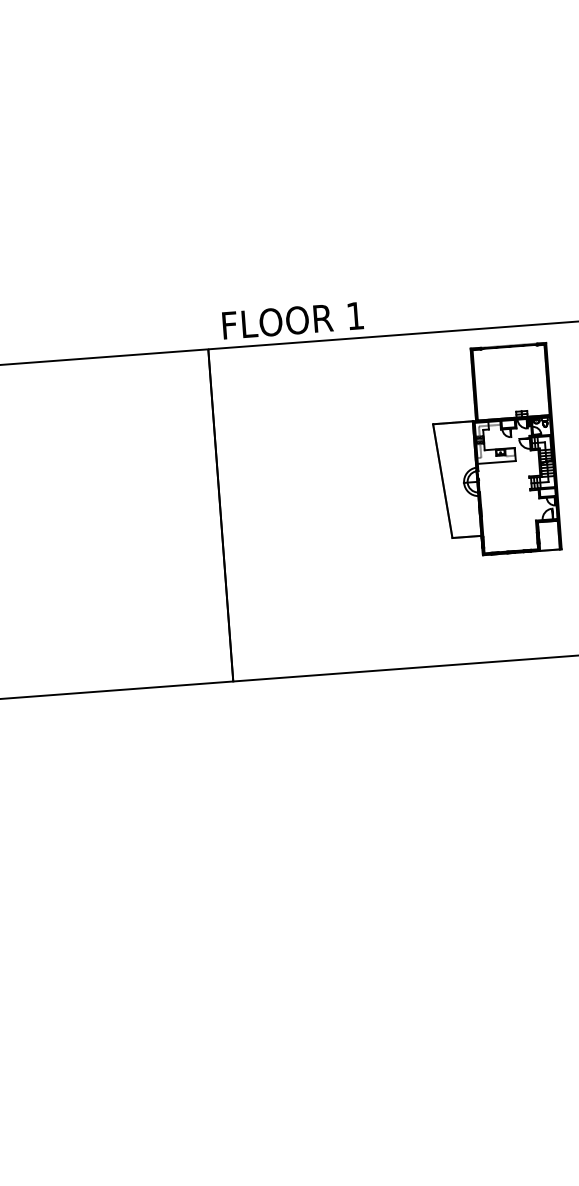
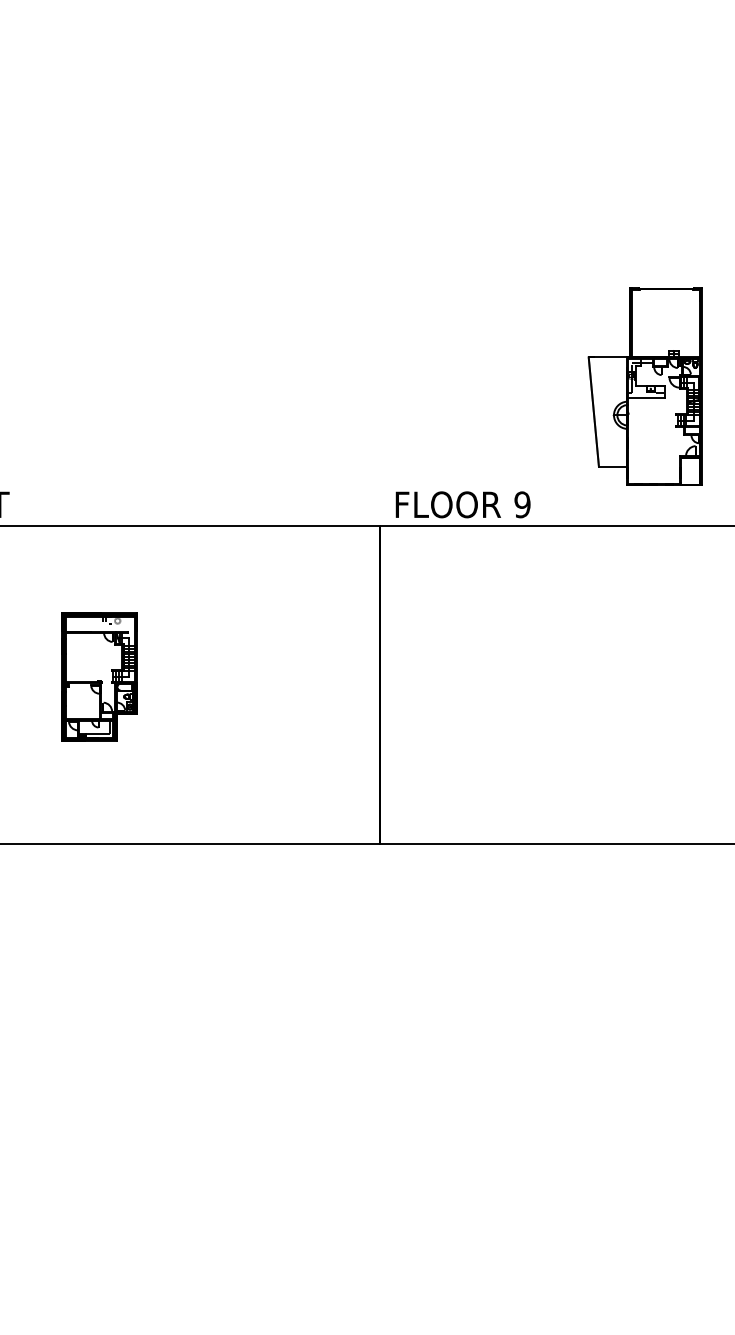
text: (355, 315) -> (522, 504), 1 -> 9
part: (493, 450) -> (644, 386), moved

